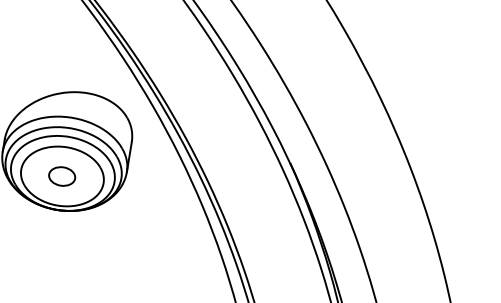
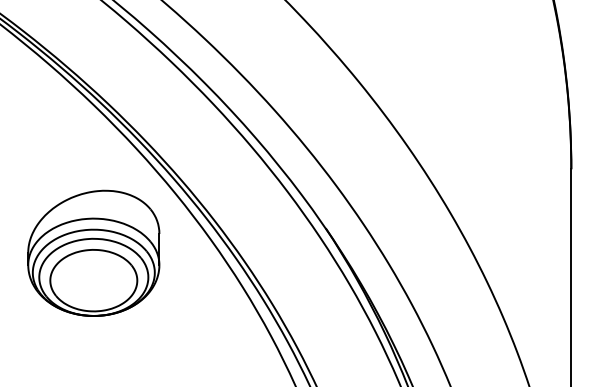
part: (62, 176) -> (93, 280), removed

